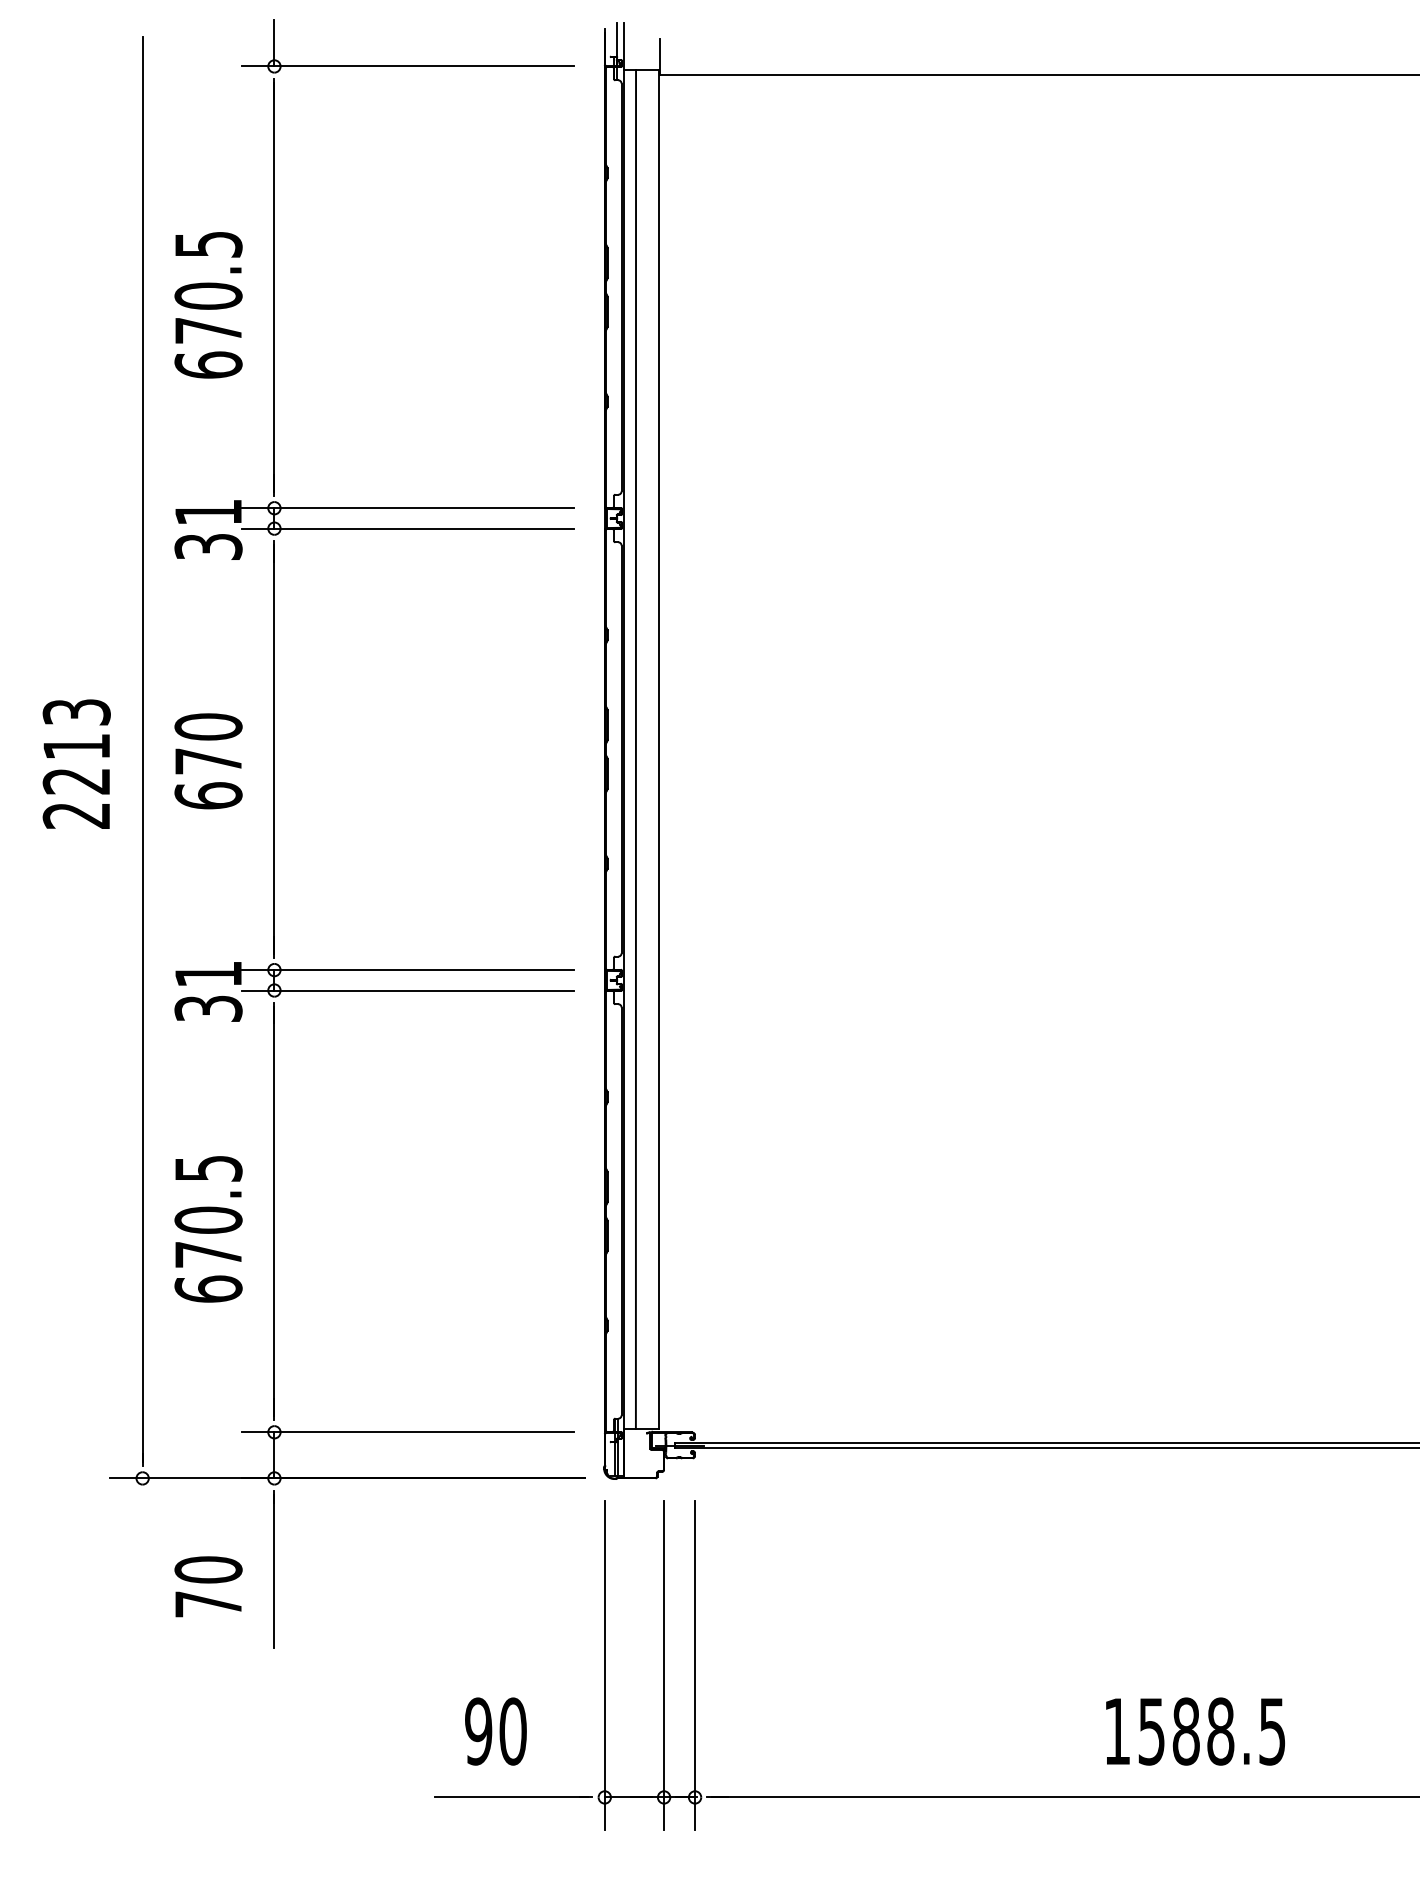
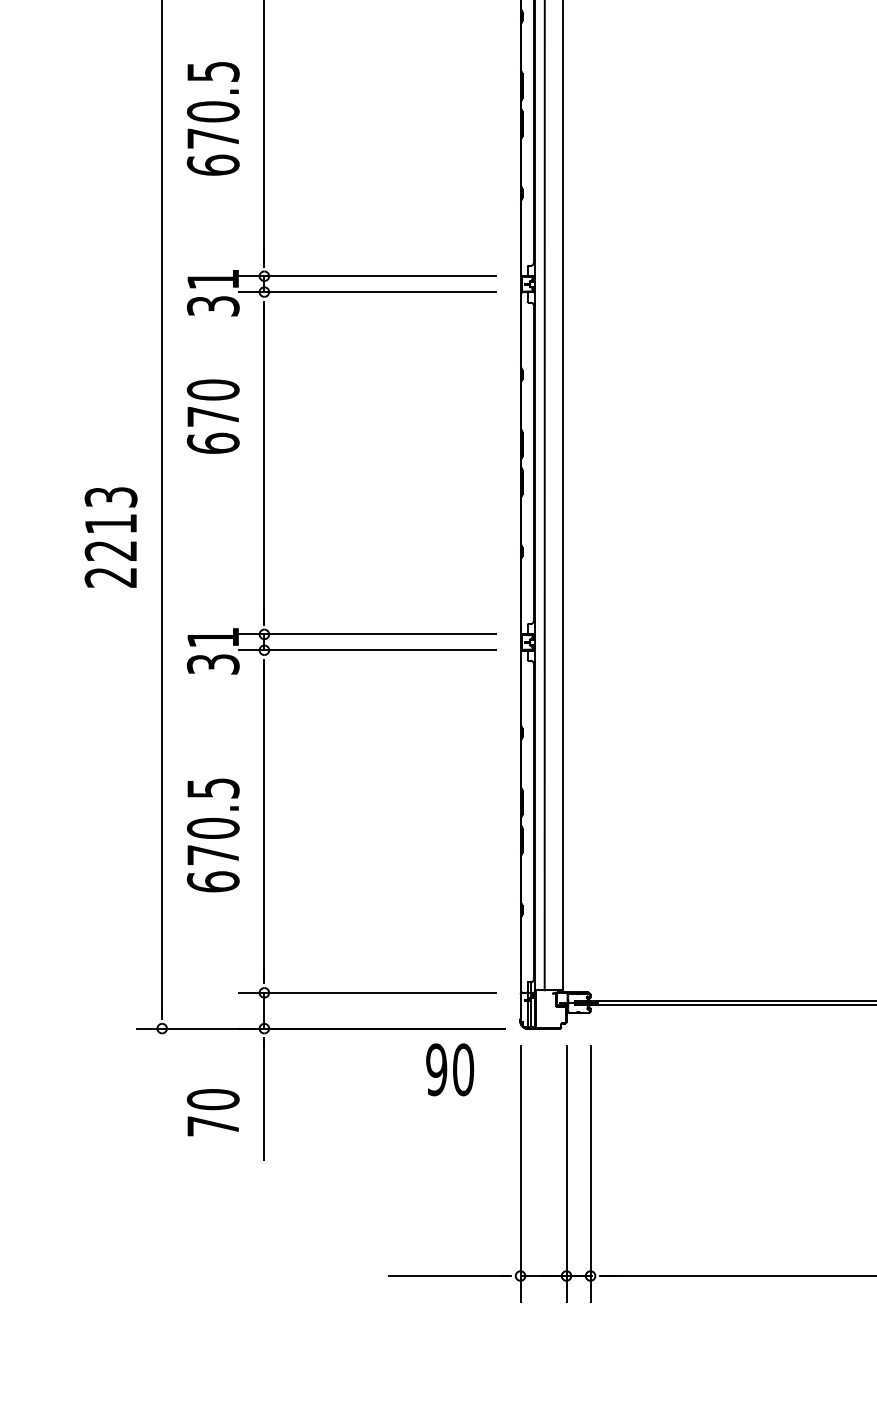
text: (208, 761) -> (213, 416), moved
text: (76, 763) -> (110, 537), moved
text: (495, 1731) -> (449, 1069), moved

